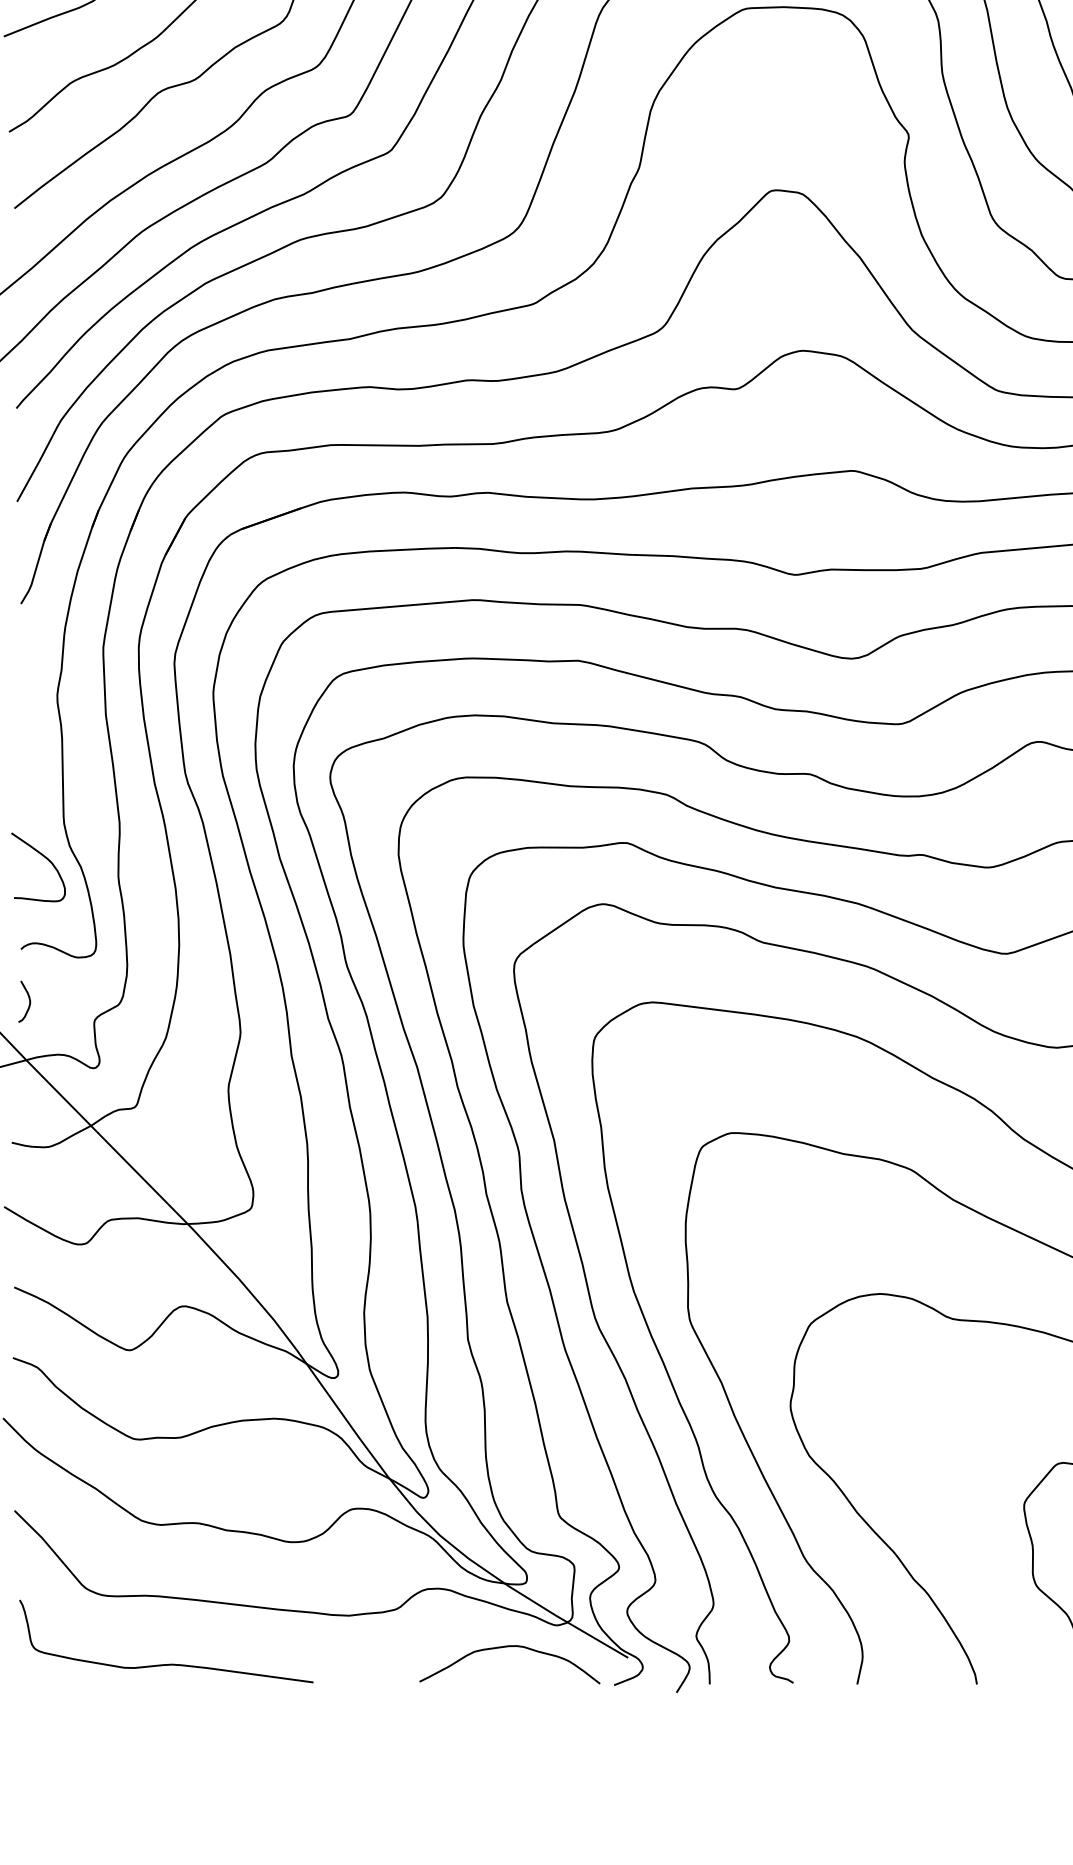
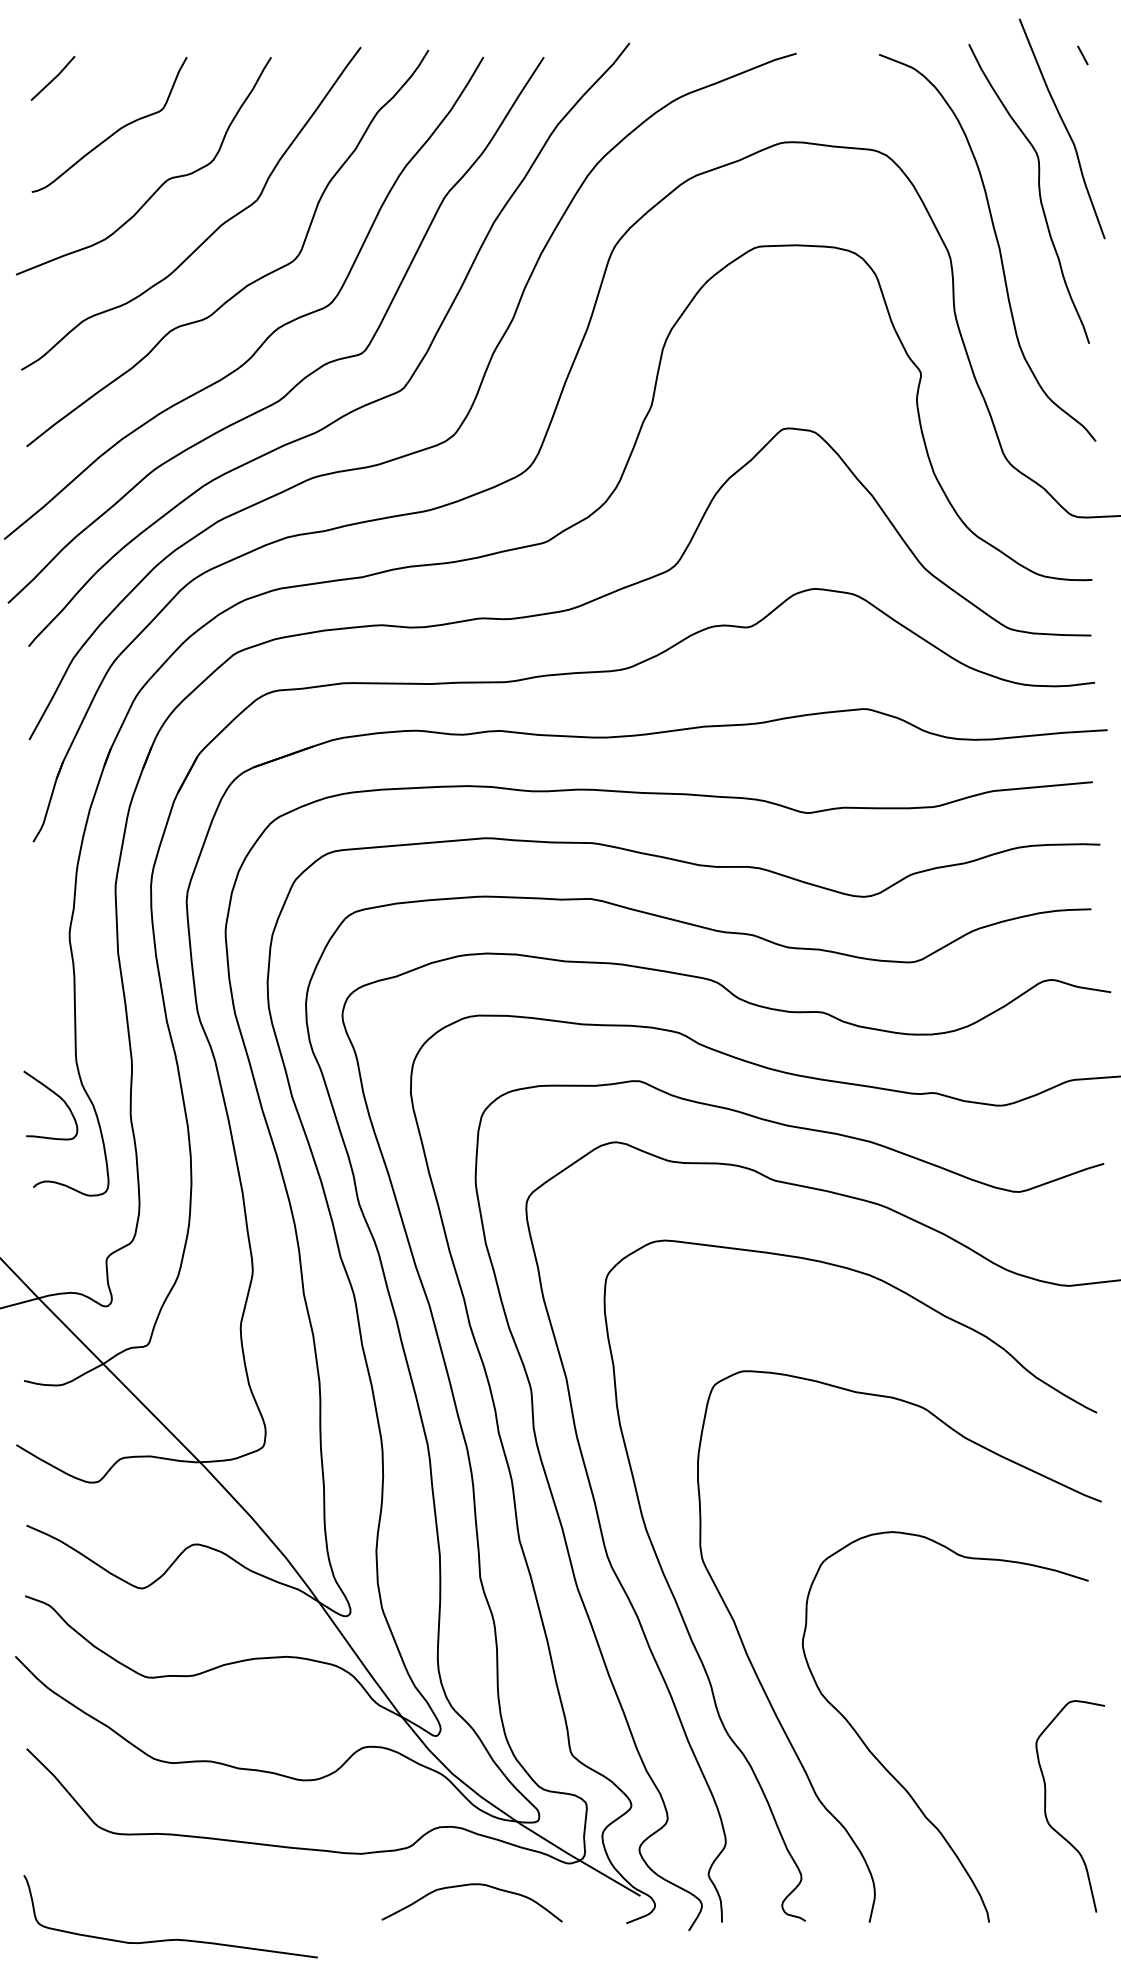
curve: (28, 998) -> (40, 1236), removed
curve: (509, 1647) -> (471, 1885), moved
curve: (172, 1663) -> (176, 1938), moved

